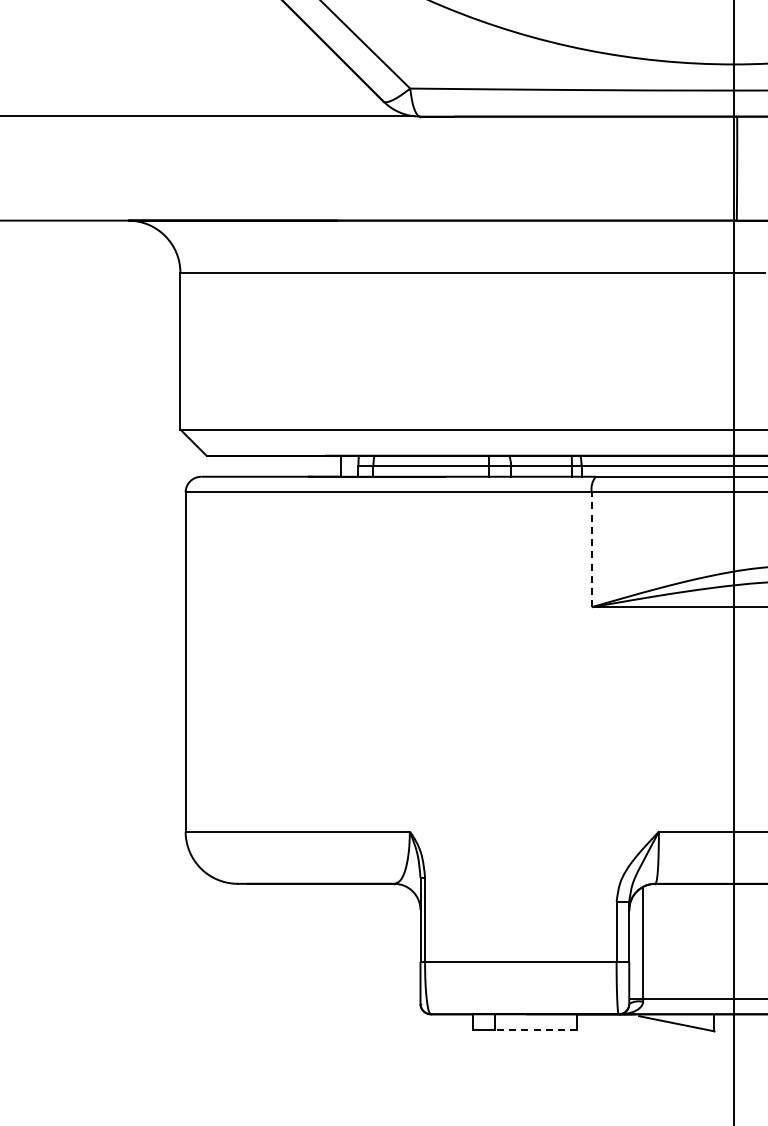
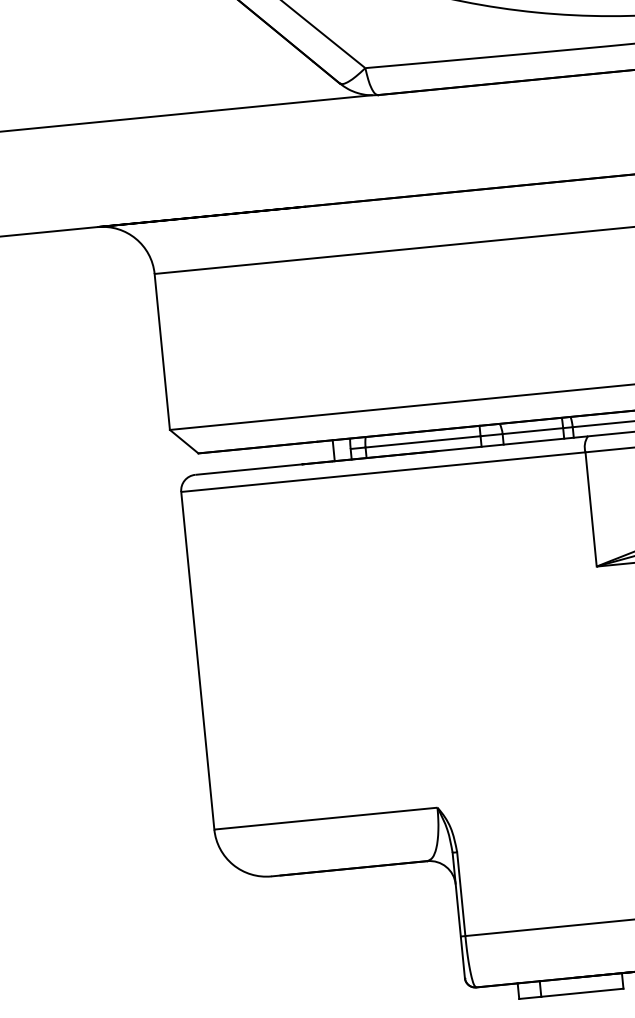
line: (591, 549) -> (590, 509), dashed -> solid
line: (535, 1029) -> (581, 992), dashed -> solid

